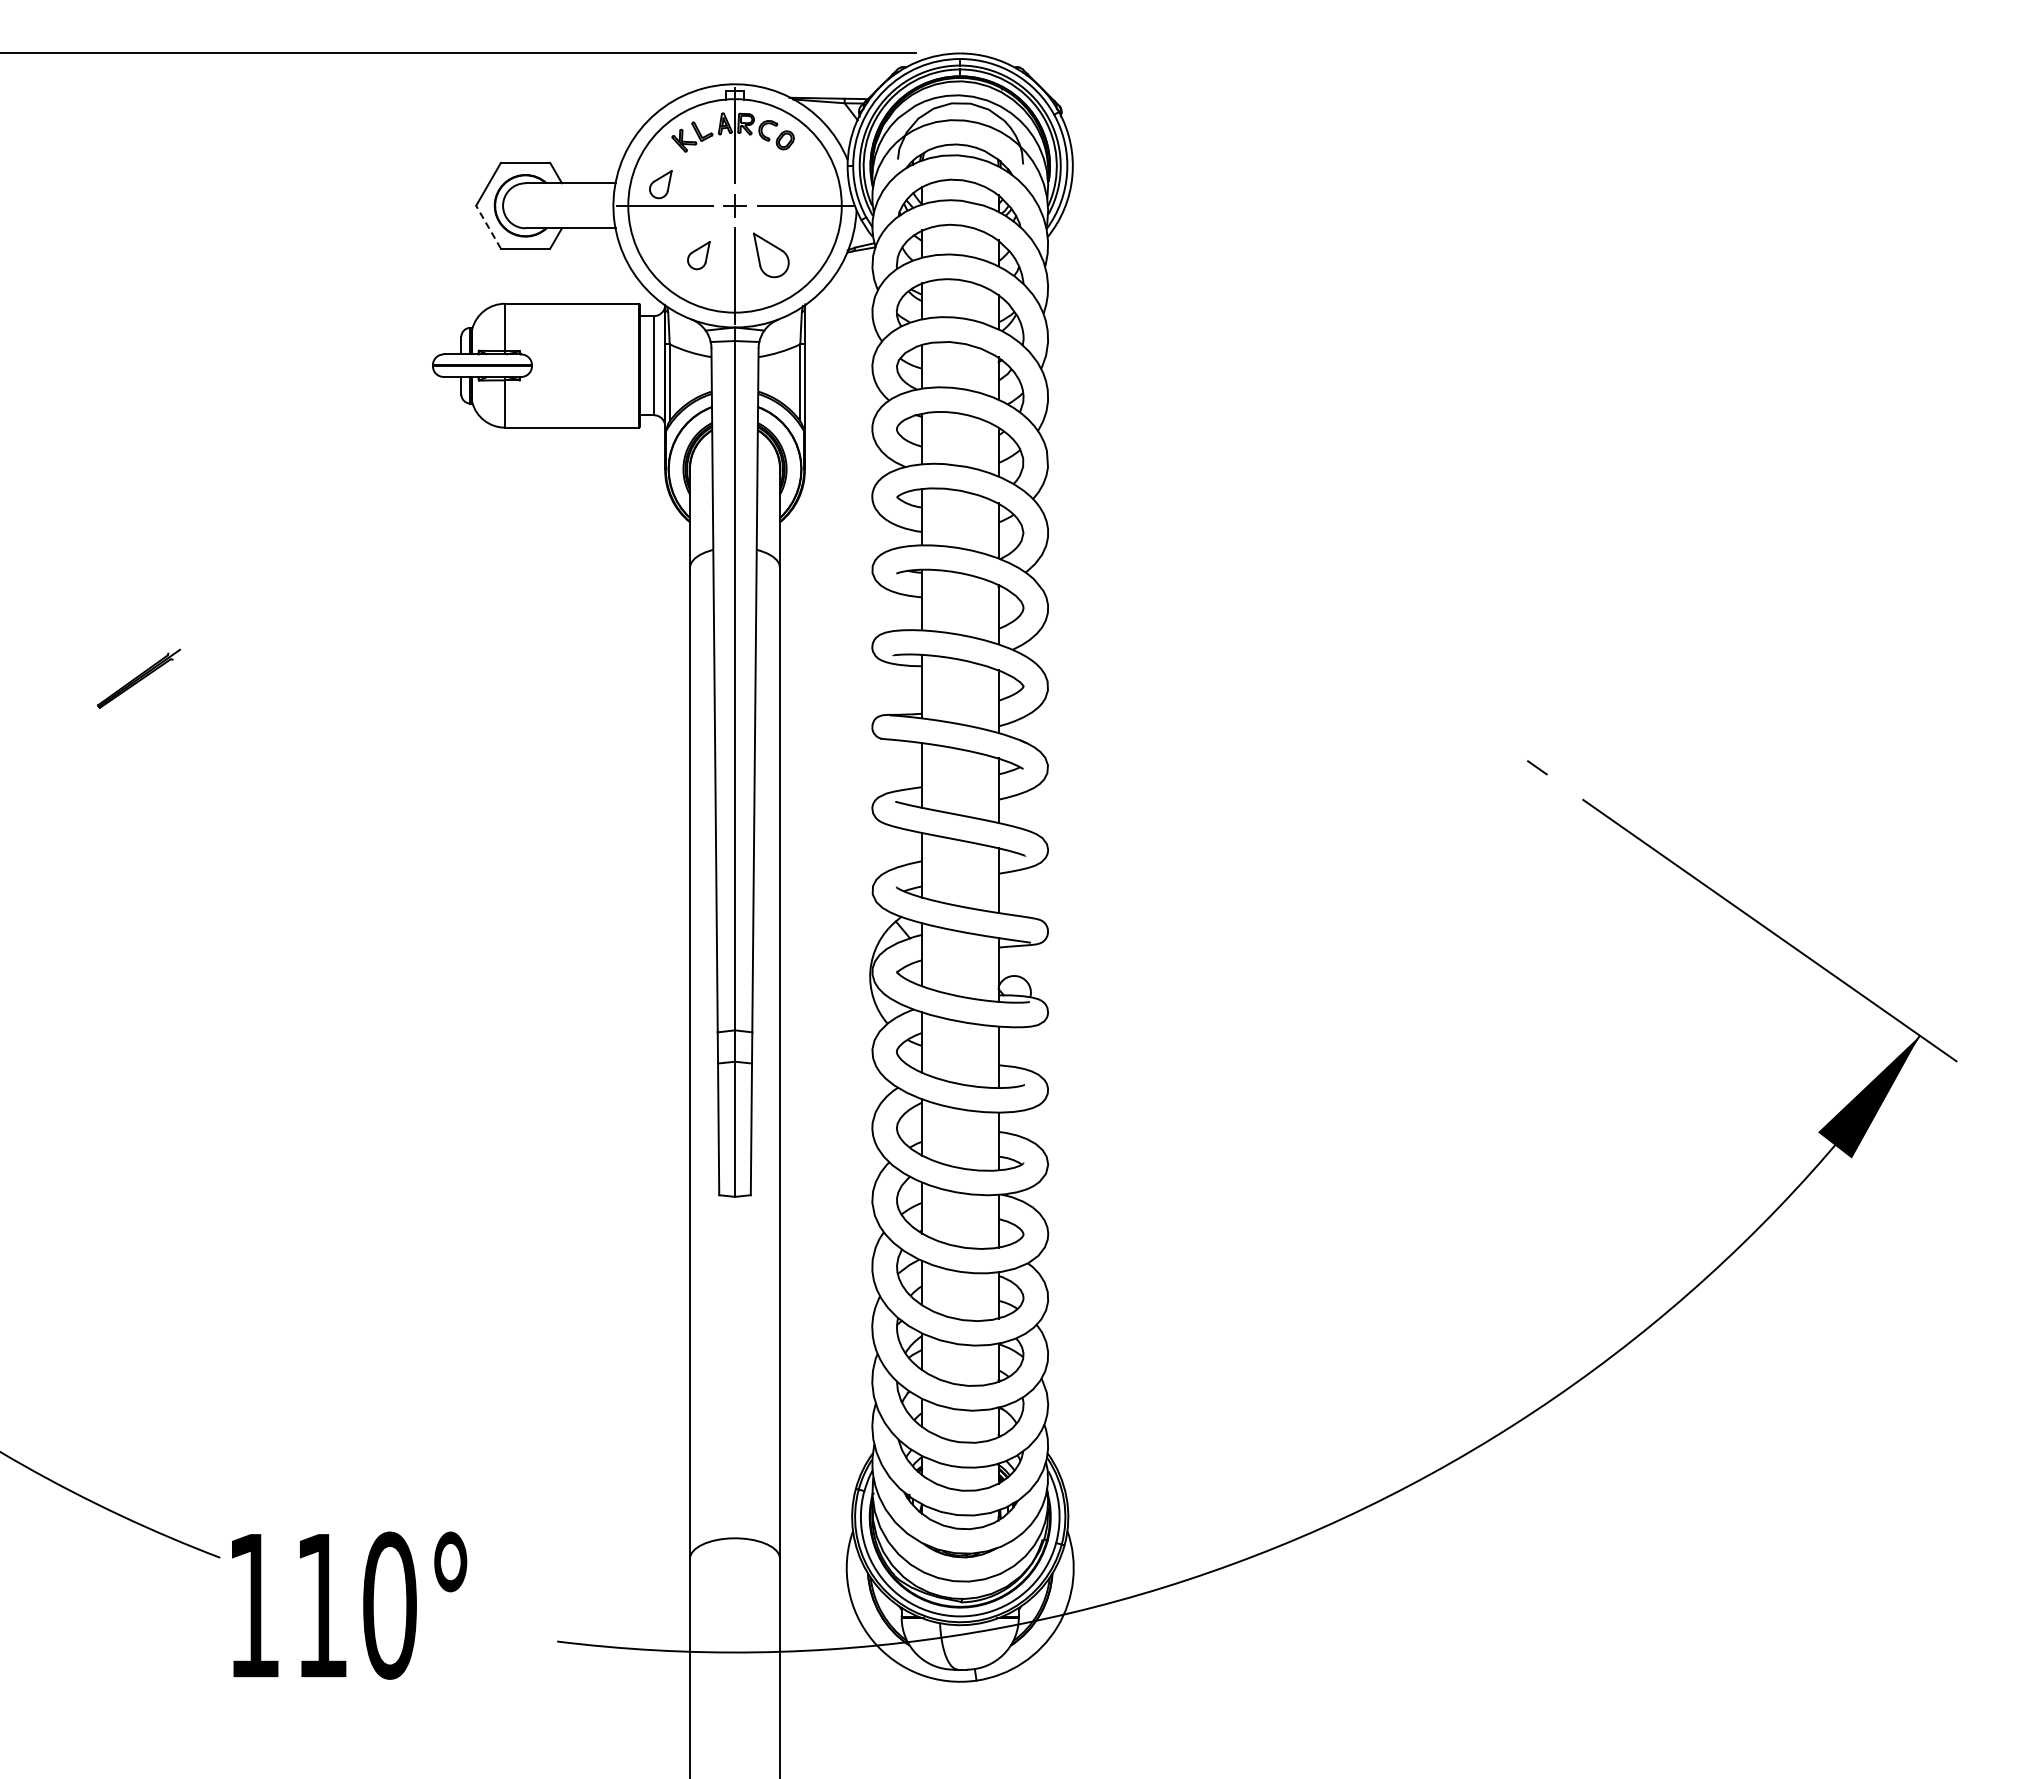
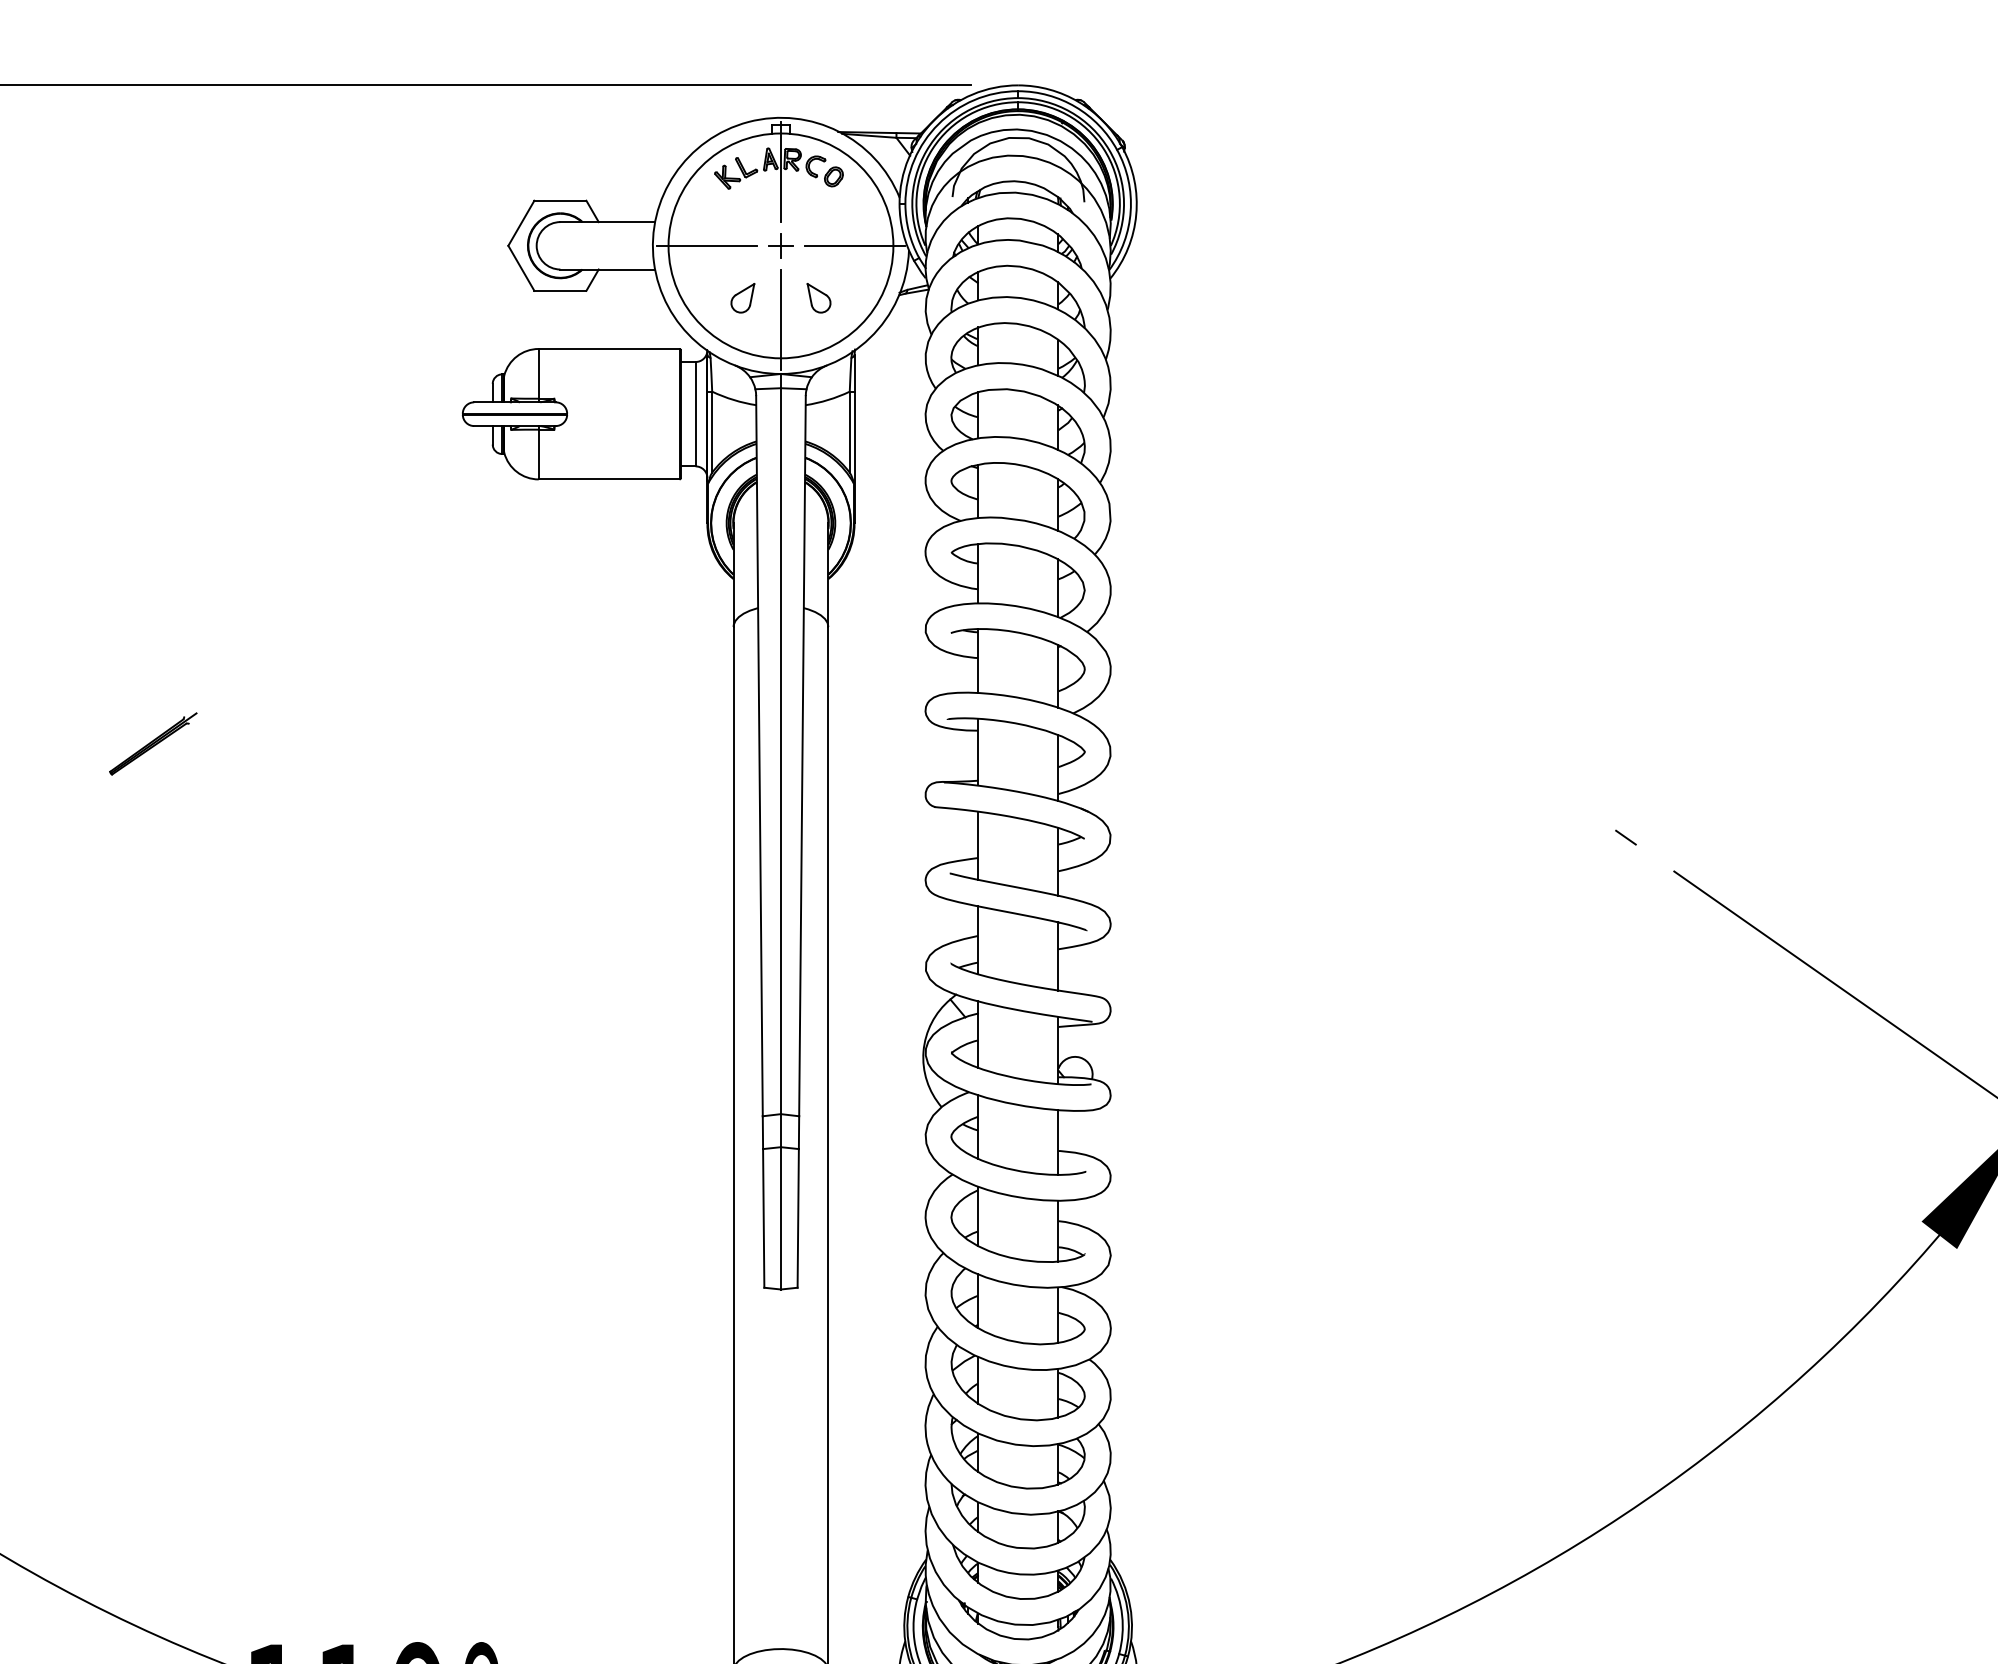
part: (660, 184) -> (702, 223), removed
line: (488, 227) -> (521, 268), dashed -> solid
part: (770, 255) -> (818, 298), size x0.62

